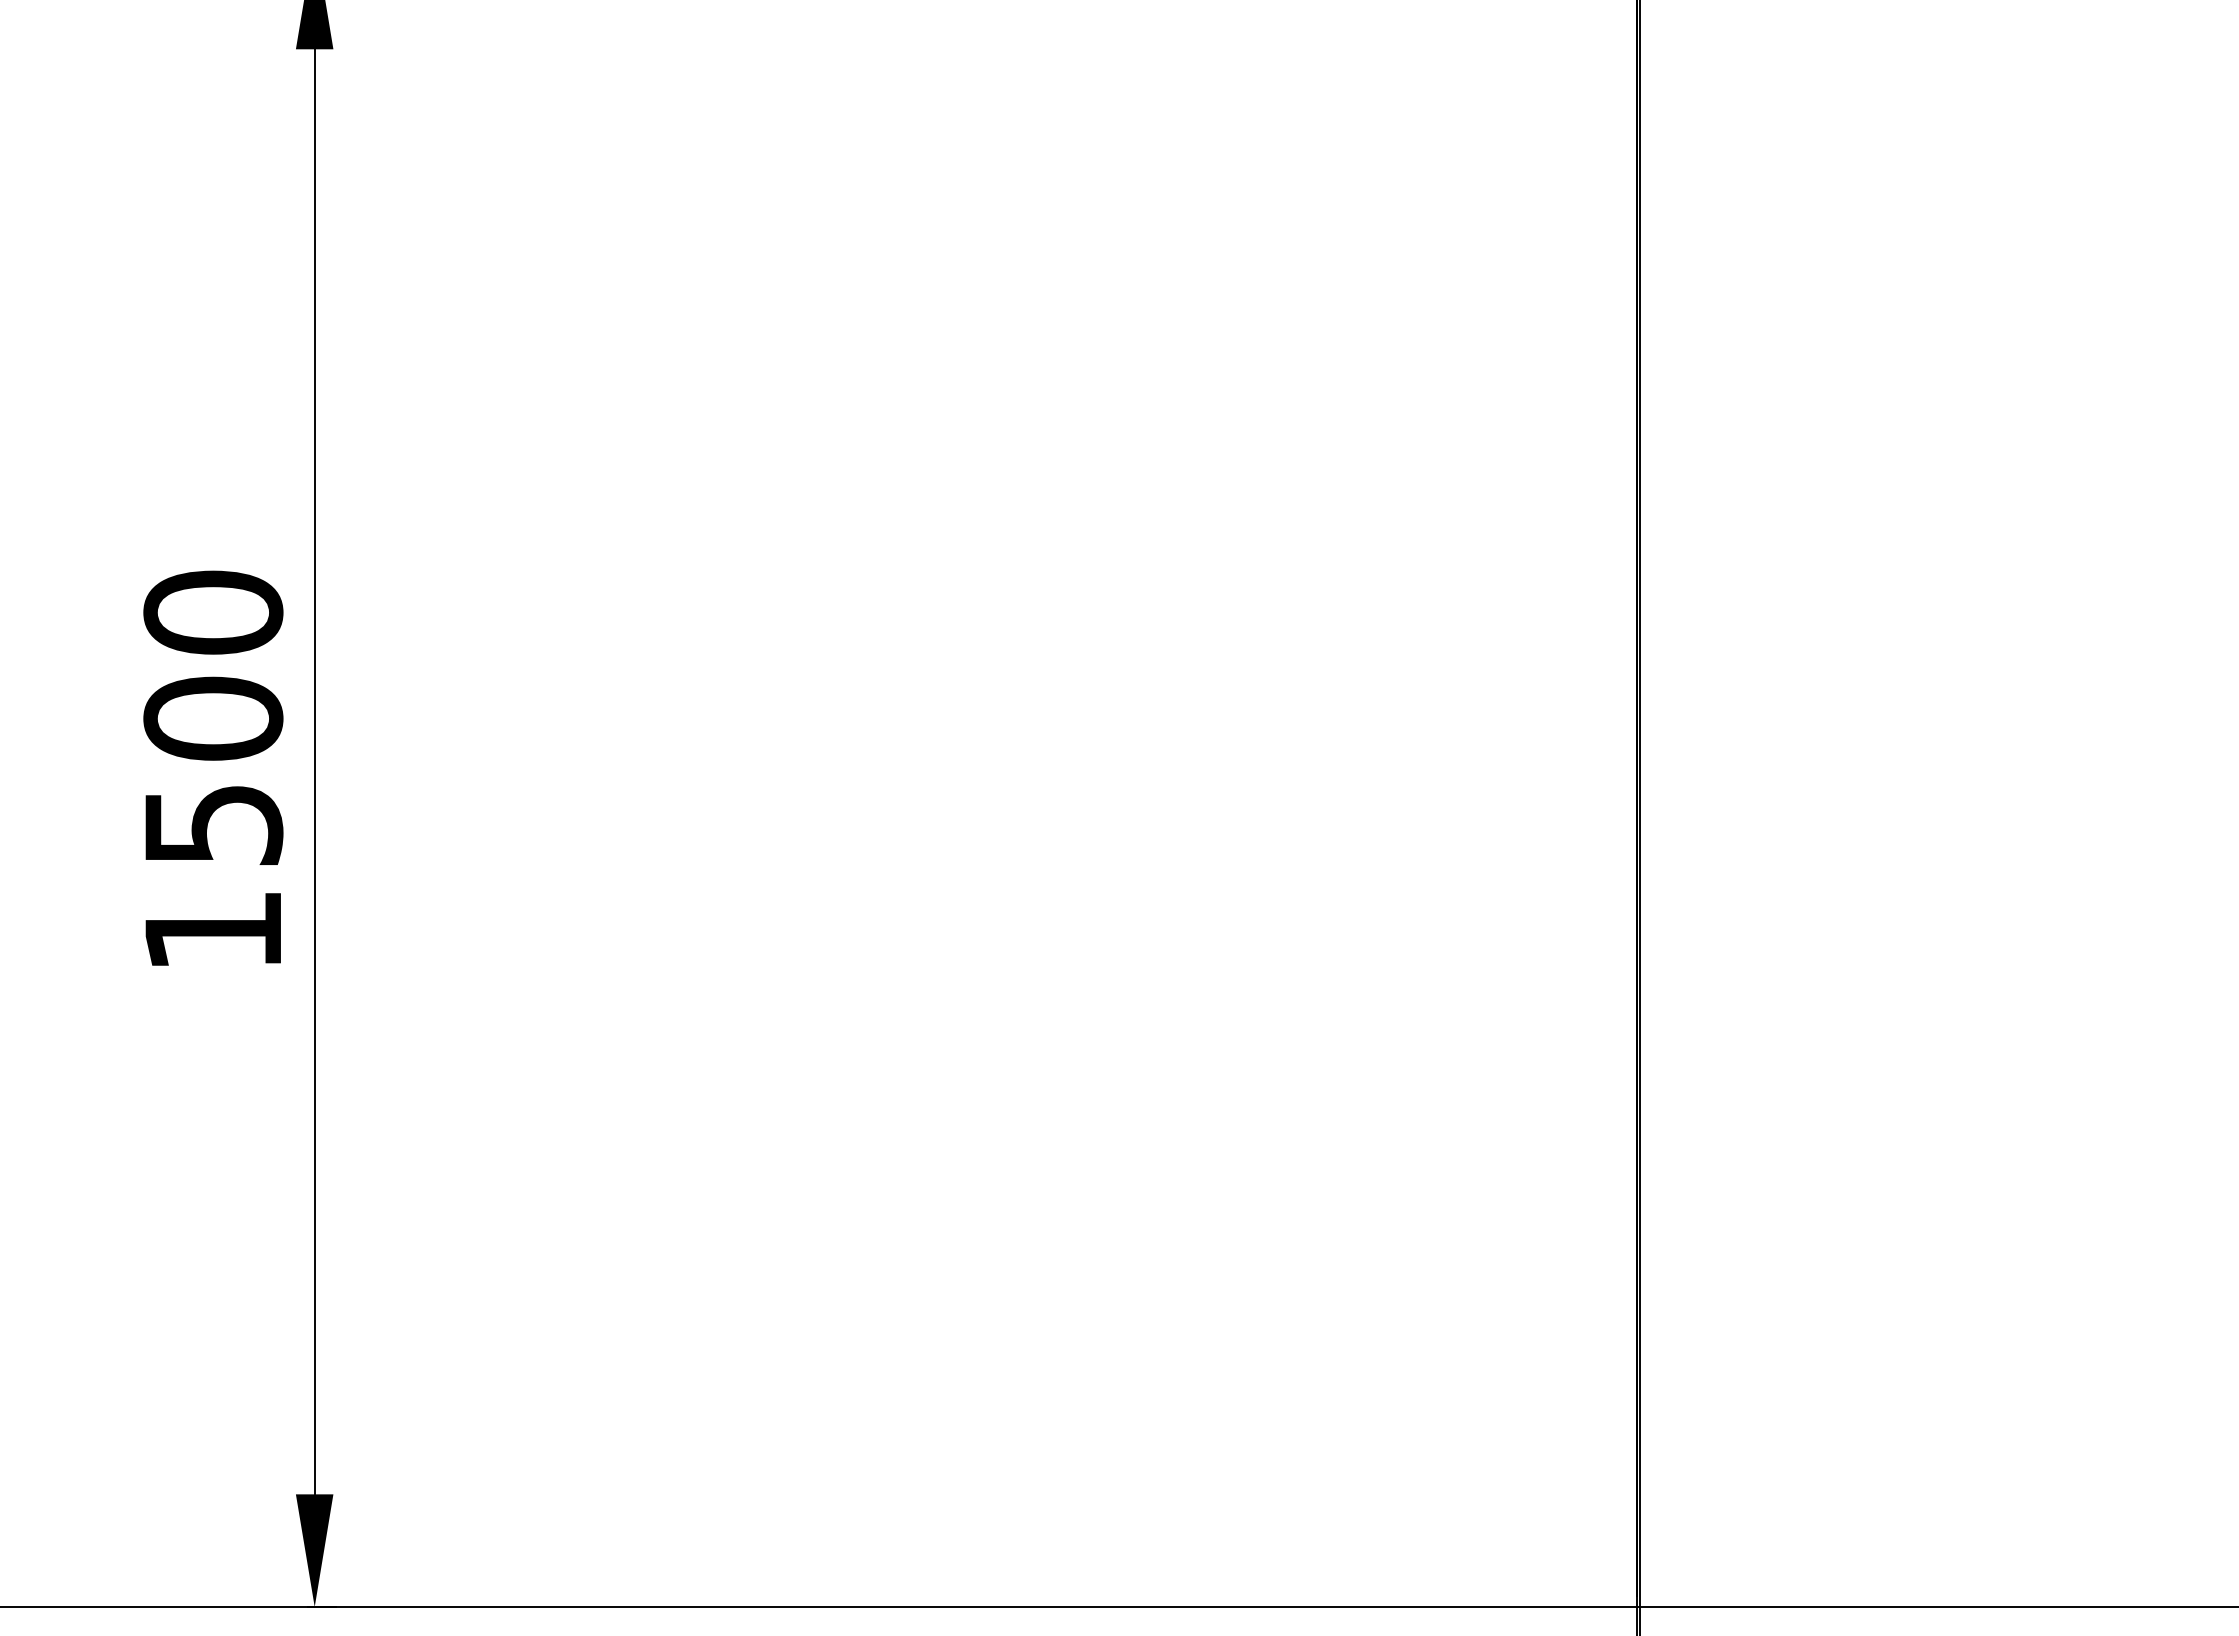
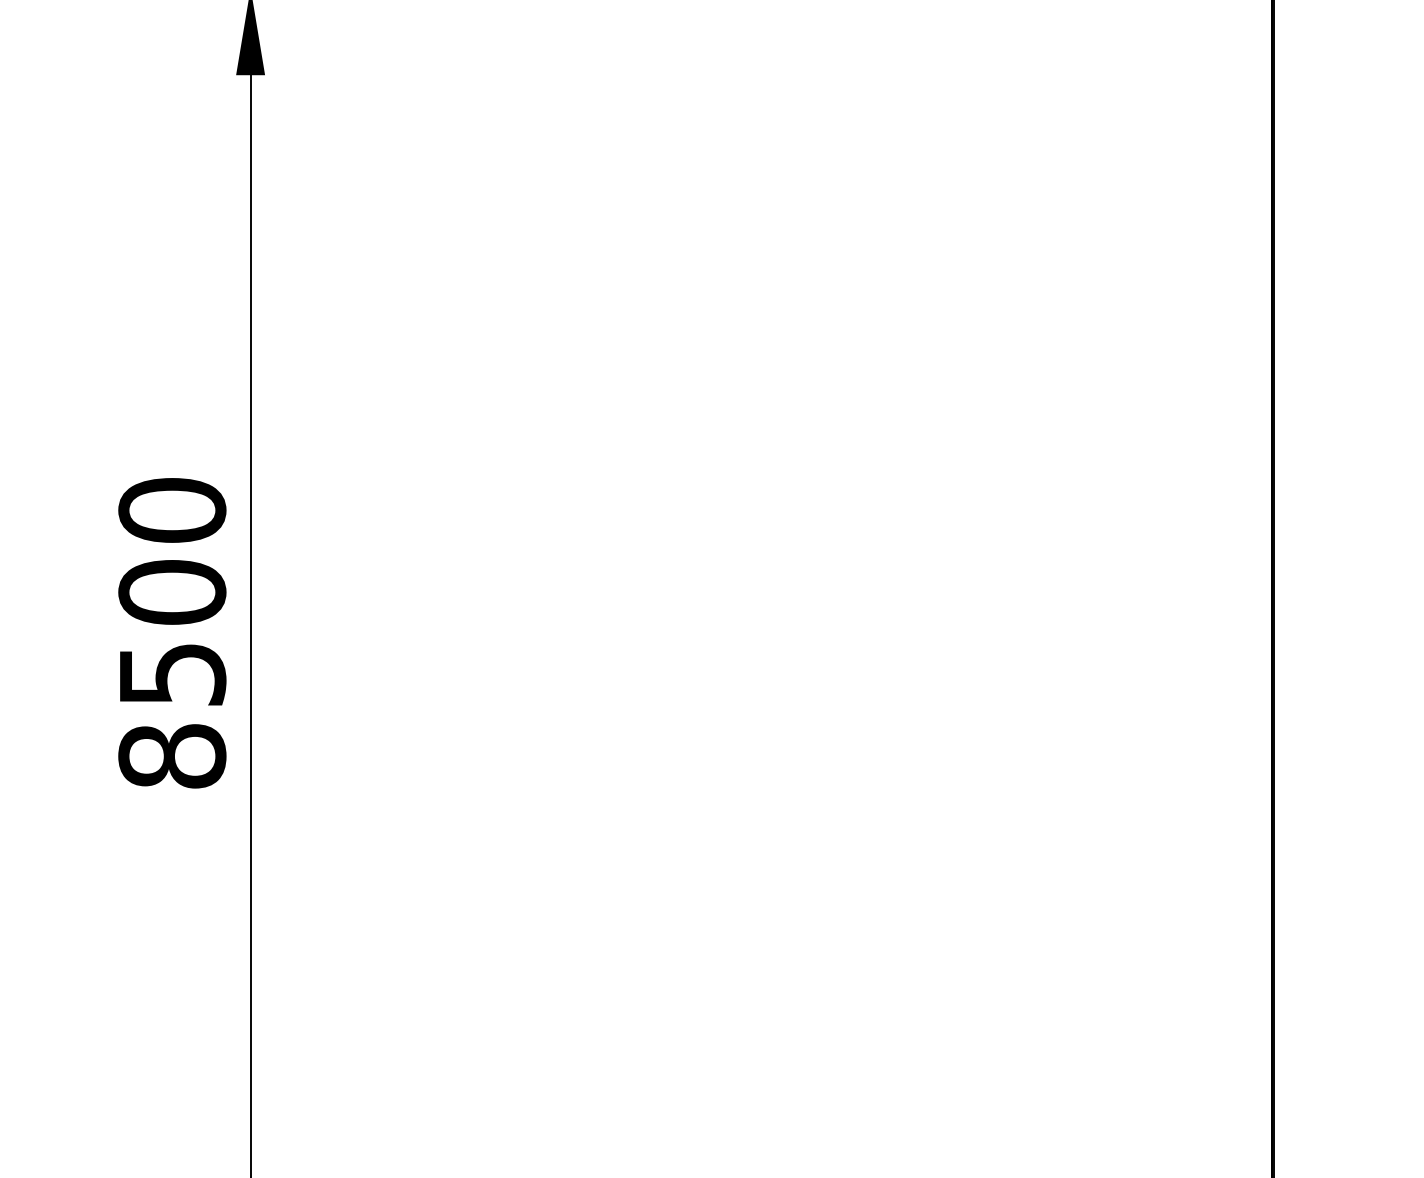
text: (213, 930) -> (172, 756), 1500 -> 8500

